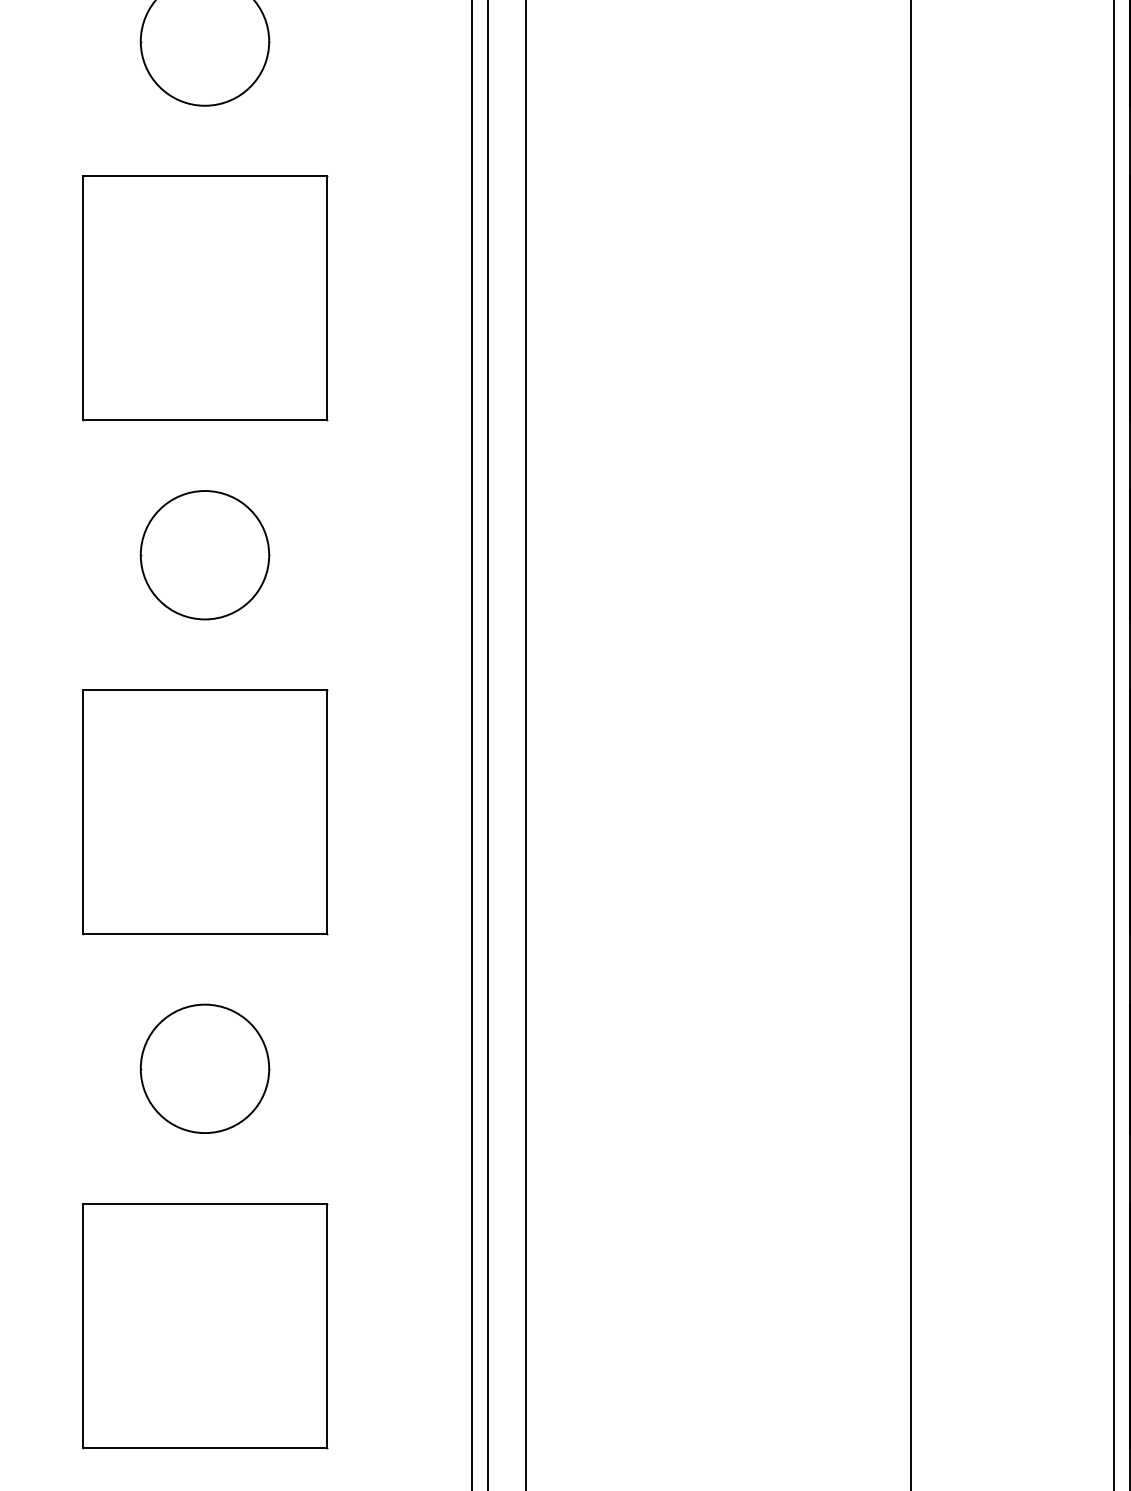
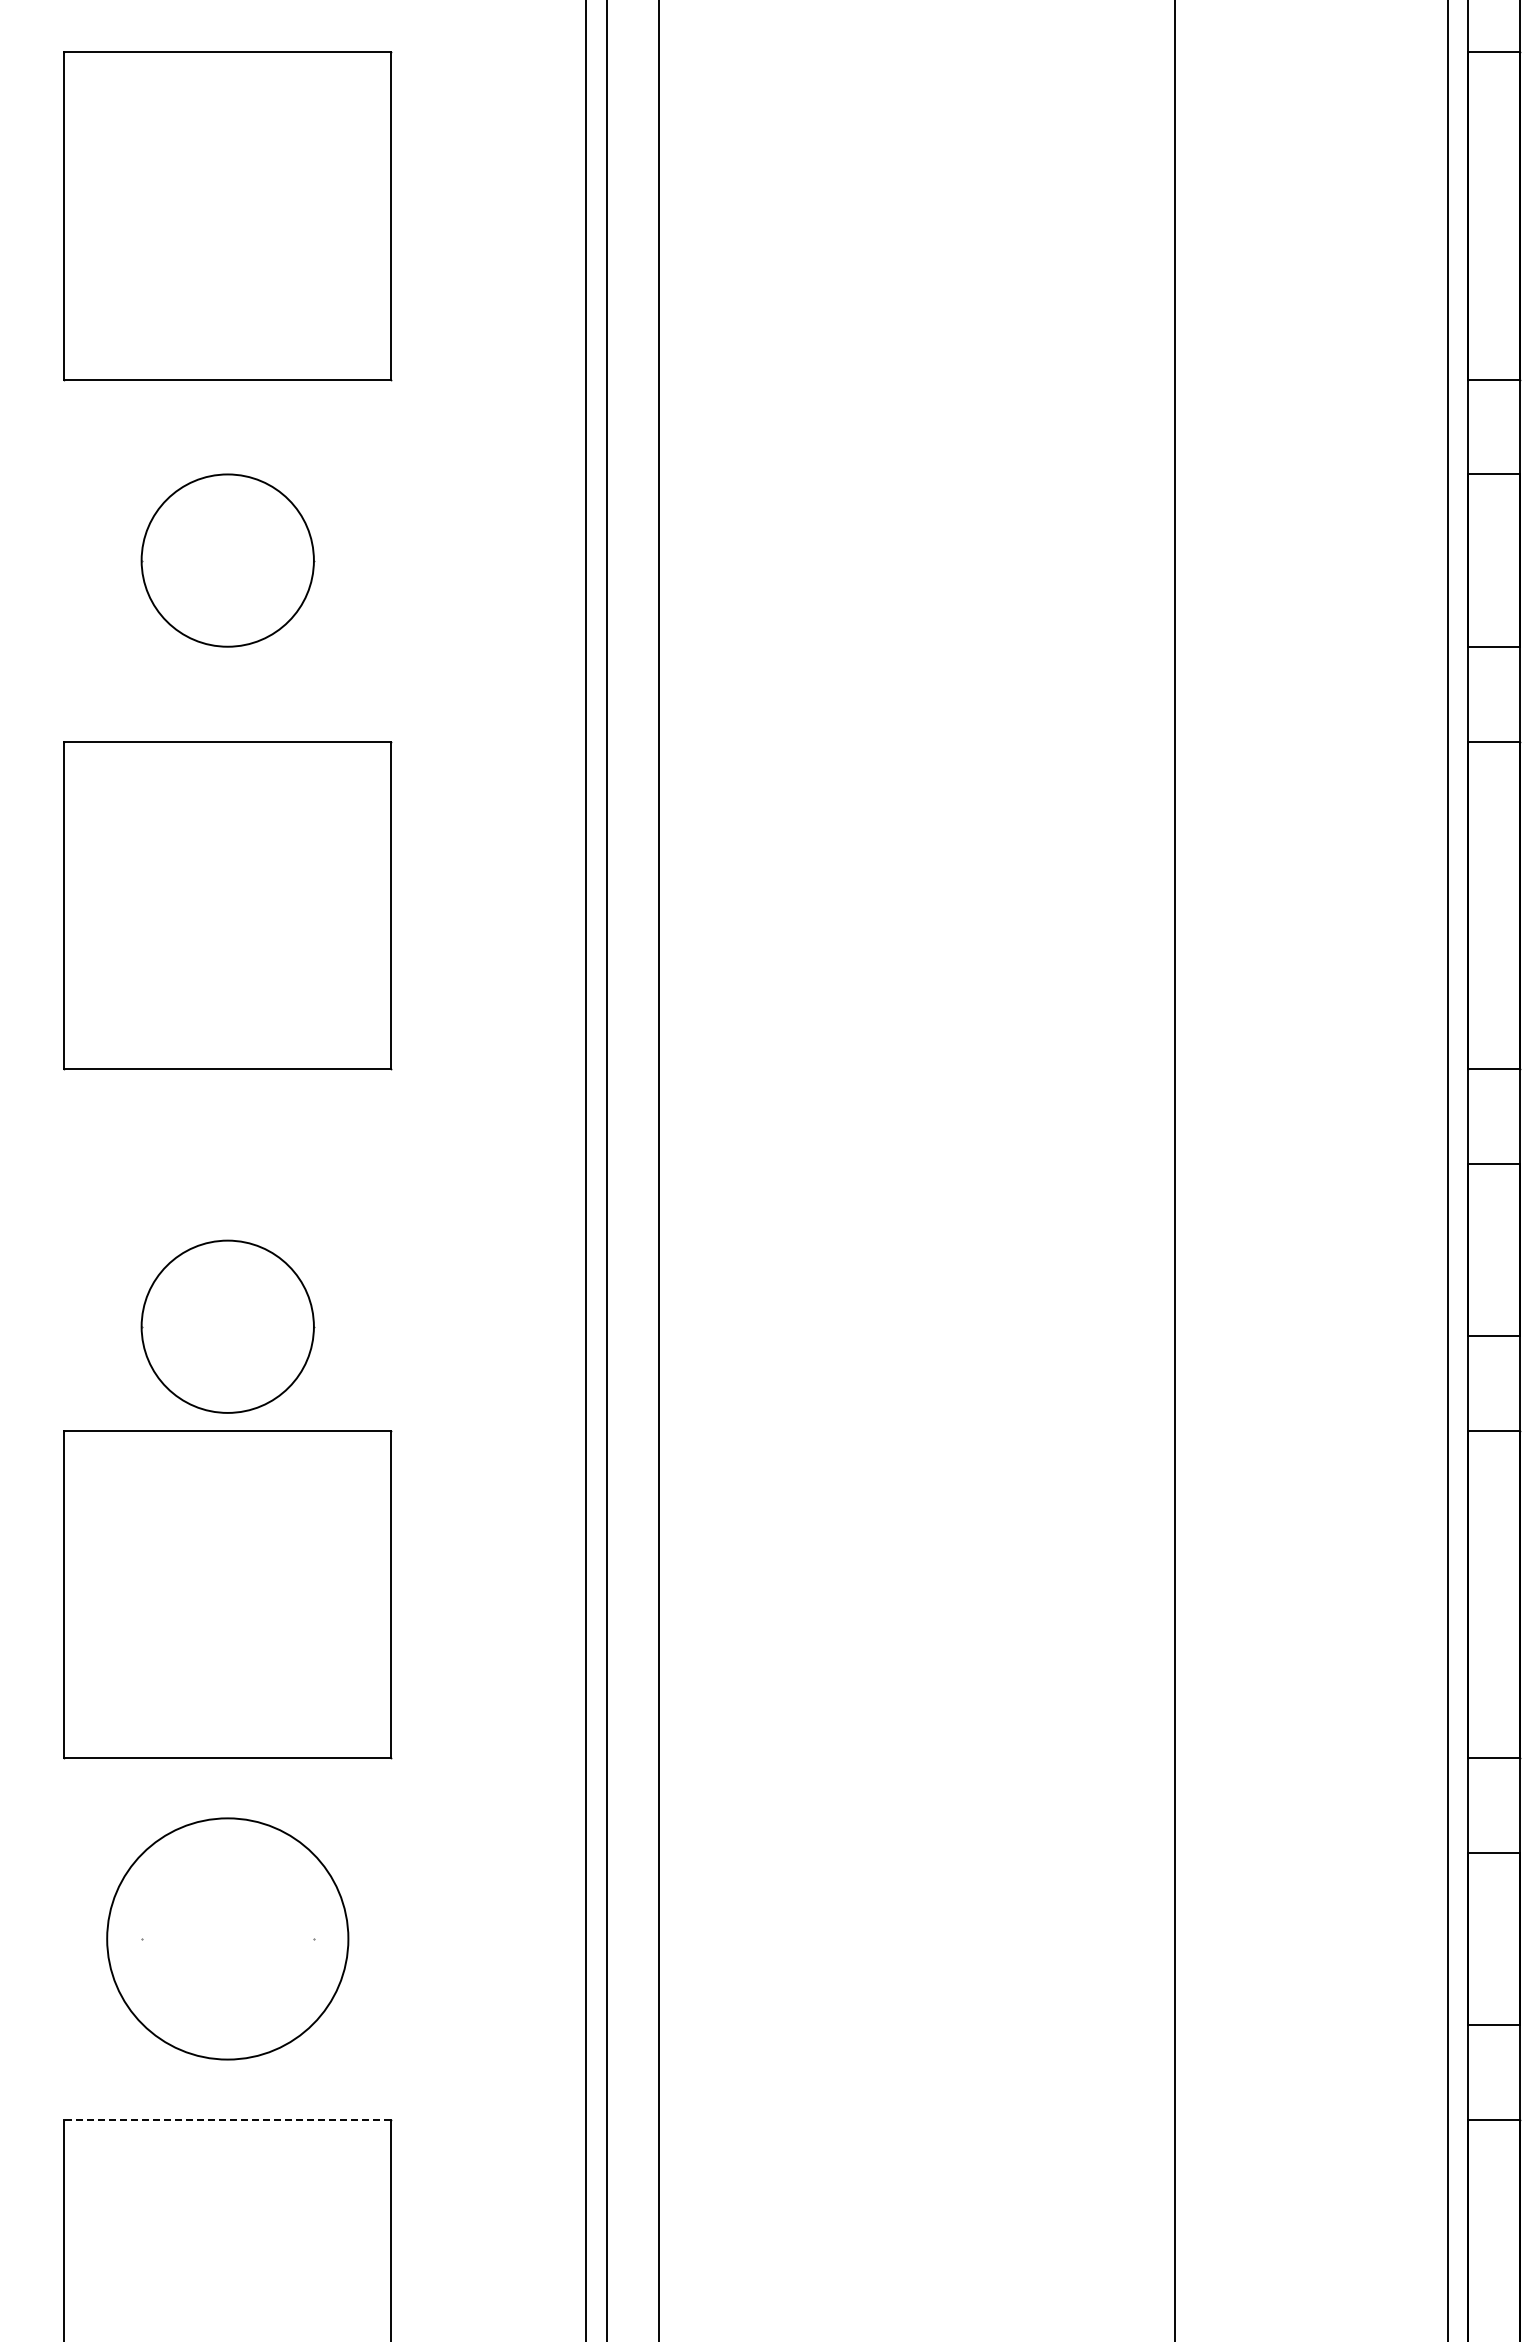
part: (204, 555) -> (227, 1326), moved
circle: (204, 1068) -> (227, 1938), size x1.4
line: (204, 1203) -> (227, 2119), solid -> dashed

